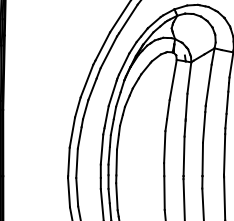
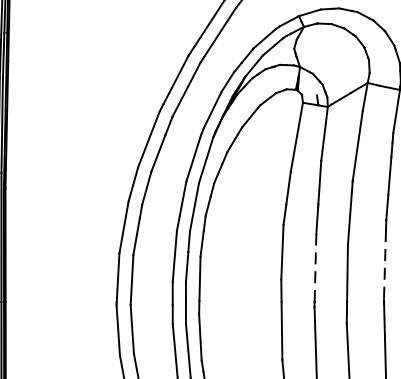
line: (224, 154) -> (384, 264), solid -> dashed
line: (184, 156) -> (316, 268), solid -> dashed

